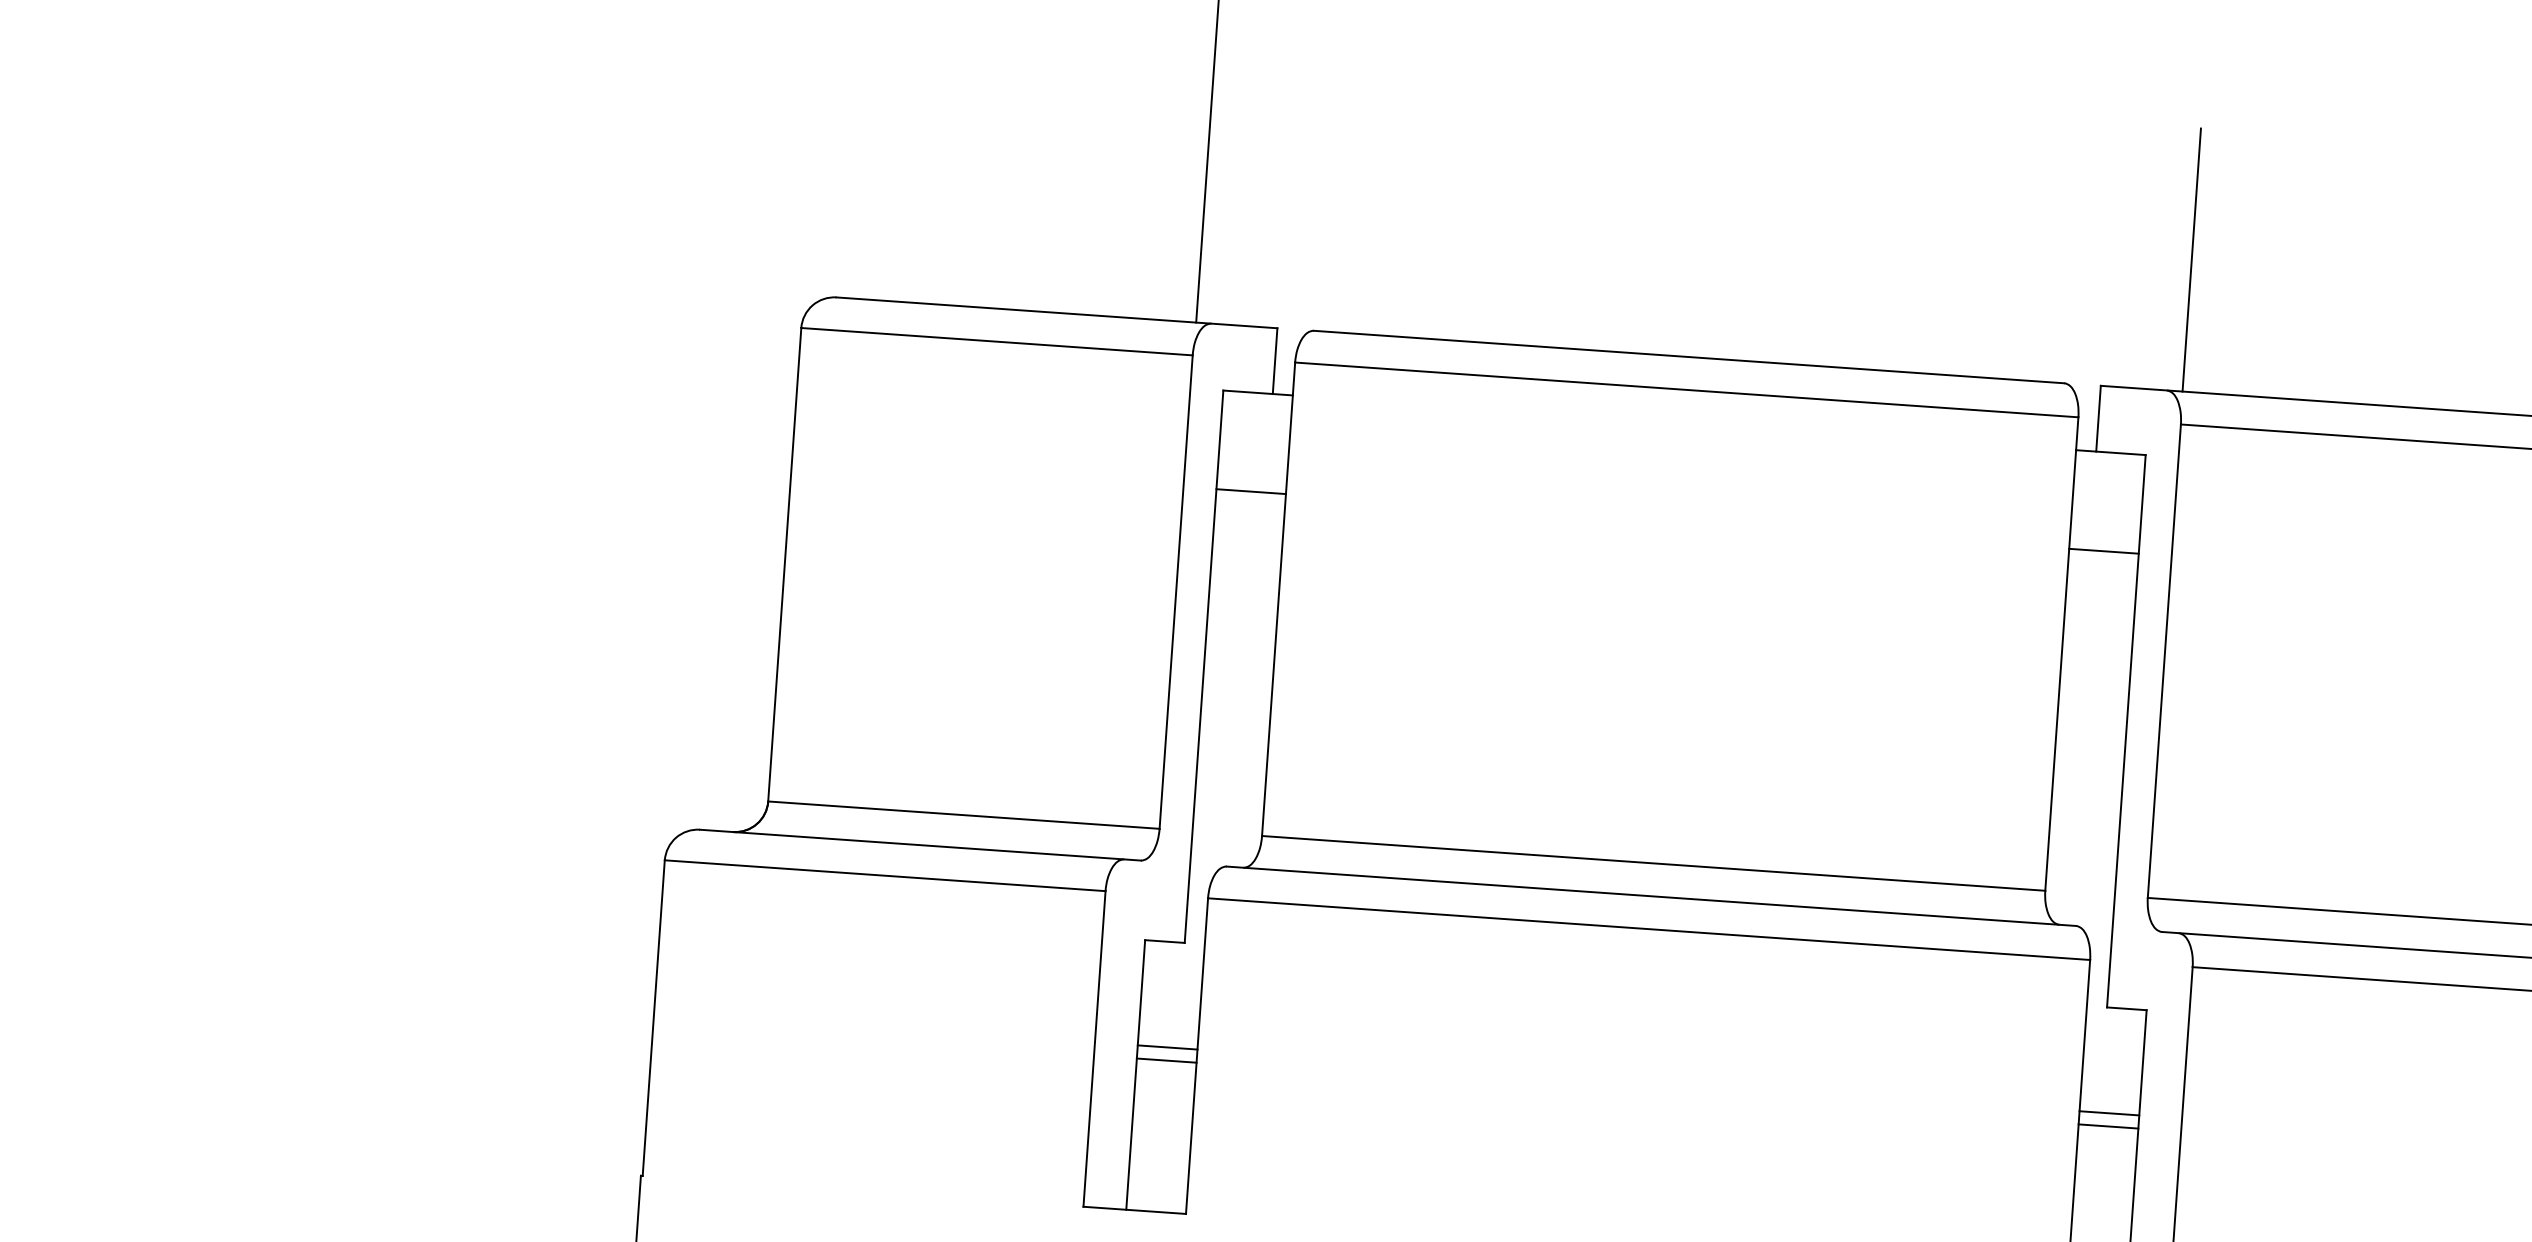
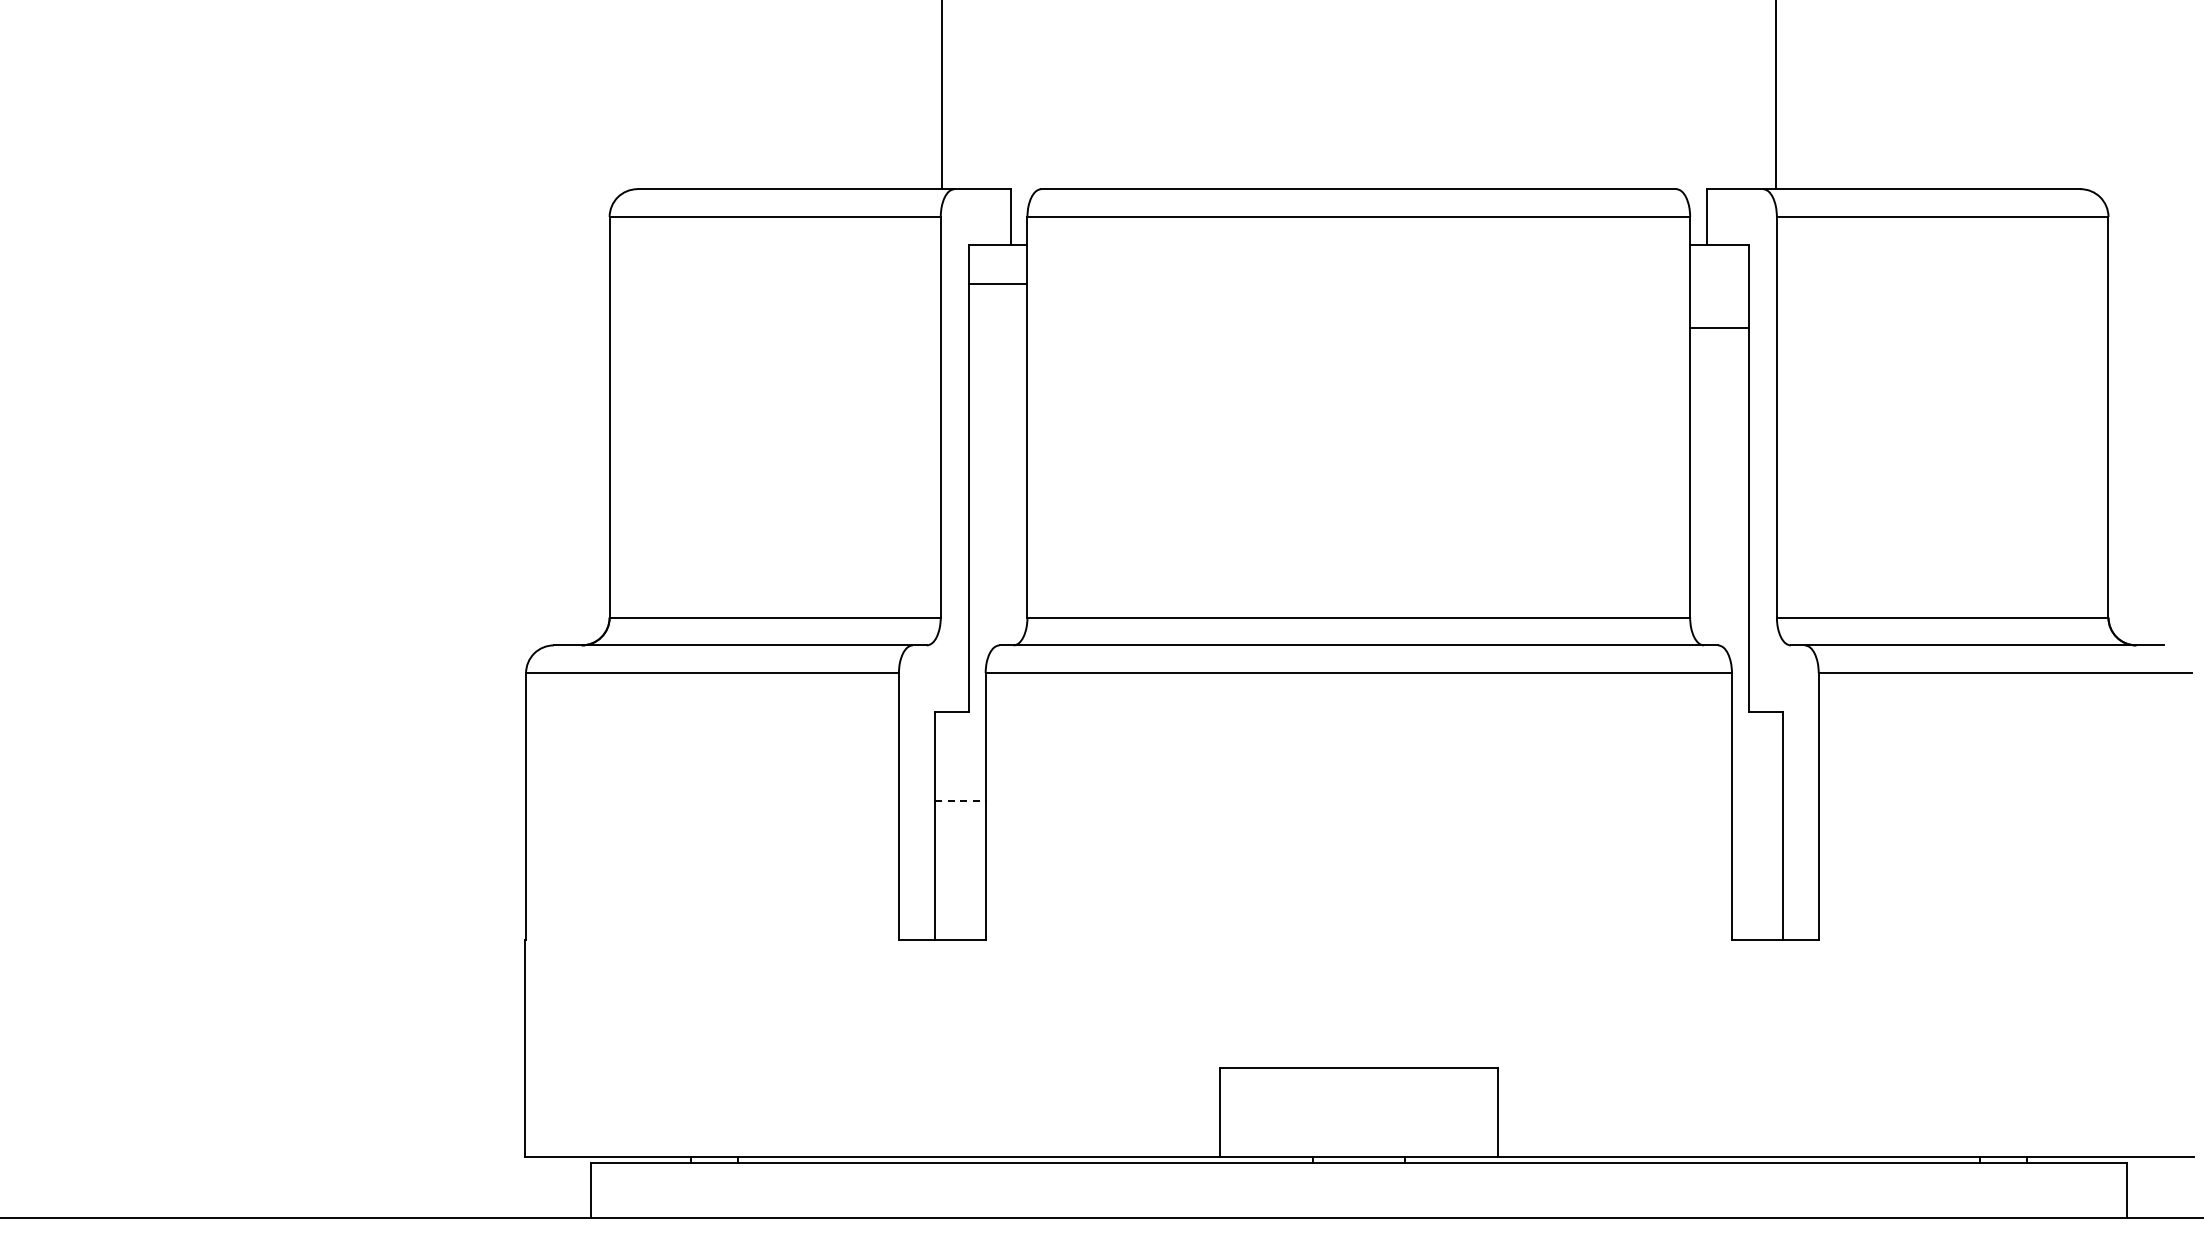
line: (1250, 491) -> (997, 284), moved
line: (1167, 1047) -> (960, 801), solid -> dashed
line: (1166, 1060) -> (960, 812), removed
line: (2109, 1113) -> (1757, 801), removed
line: (2108, 1126) -> (1757, 812), removed

